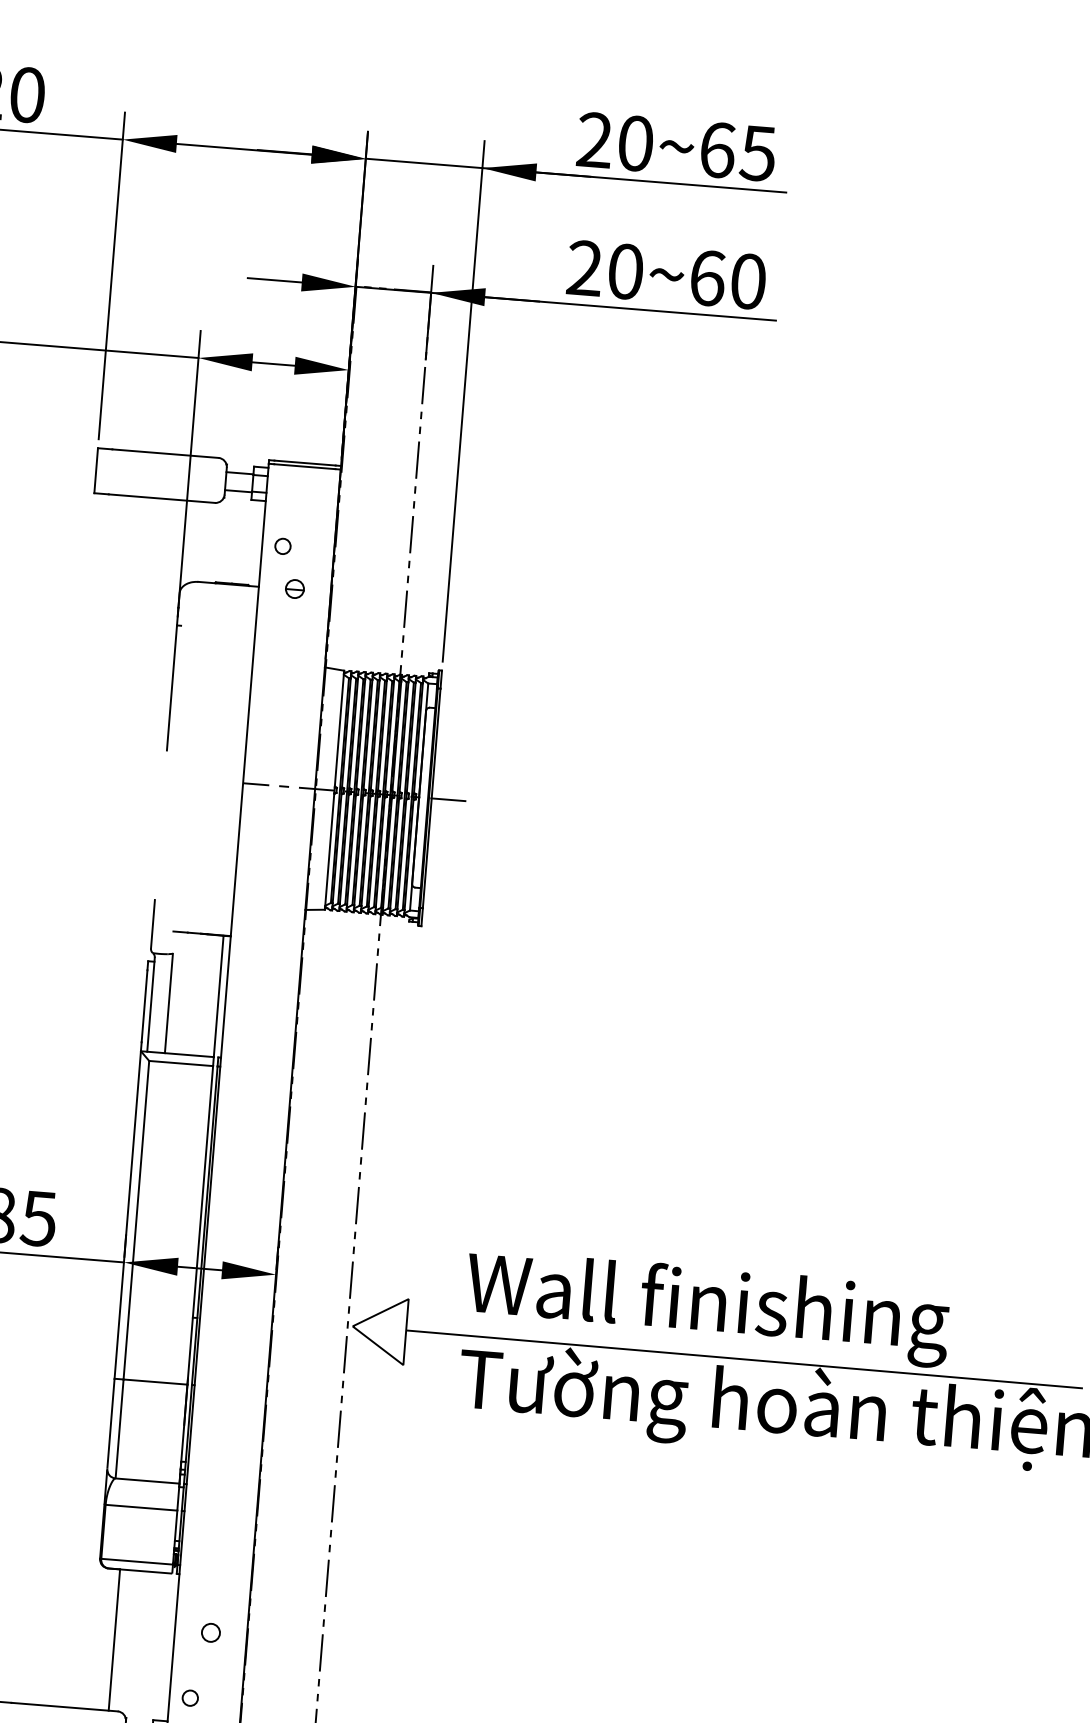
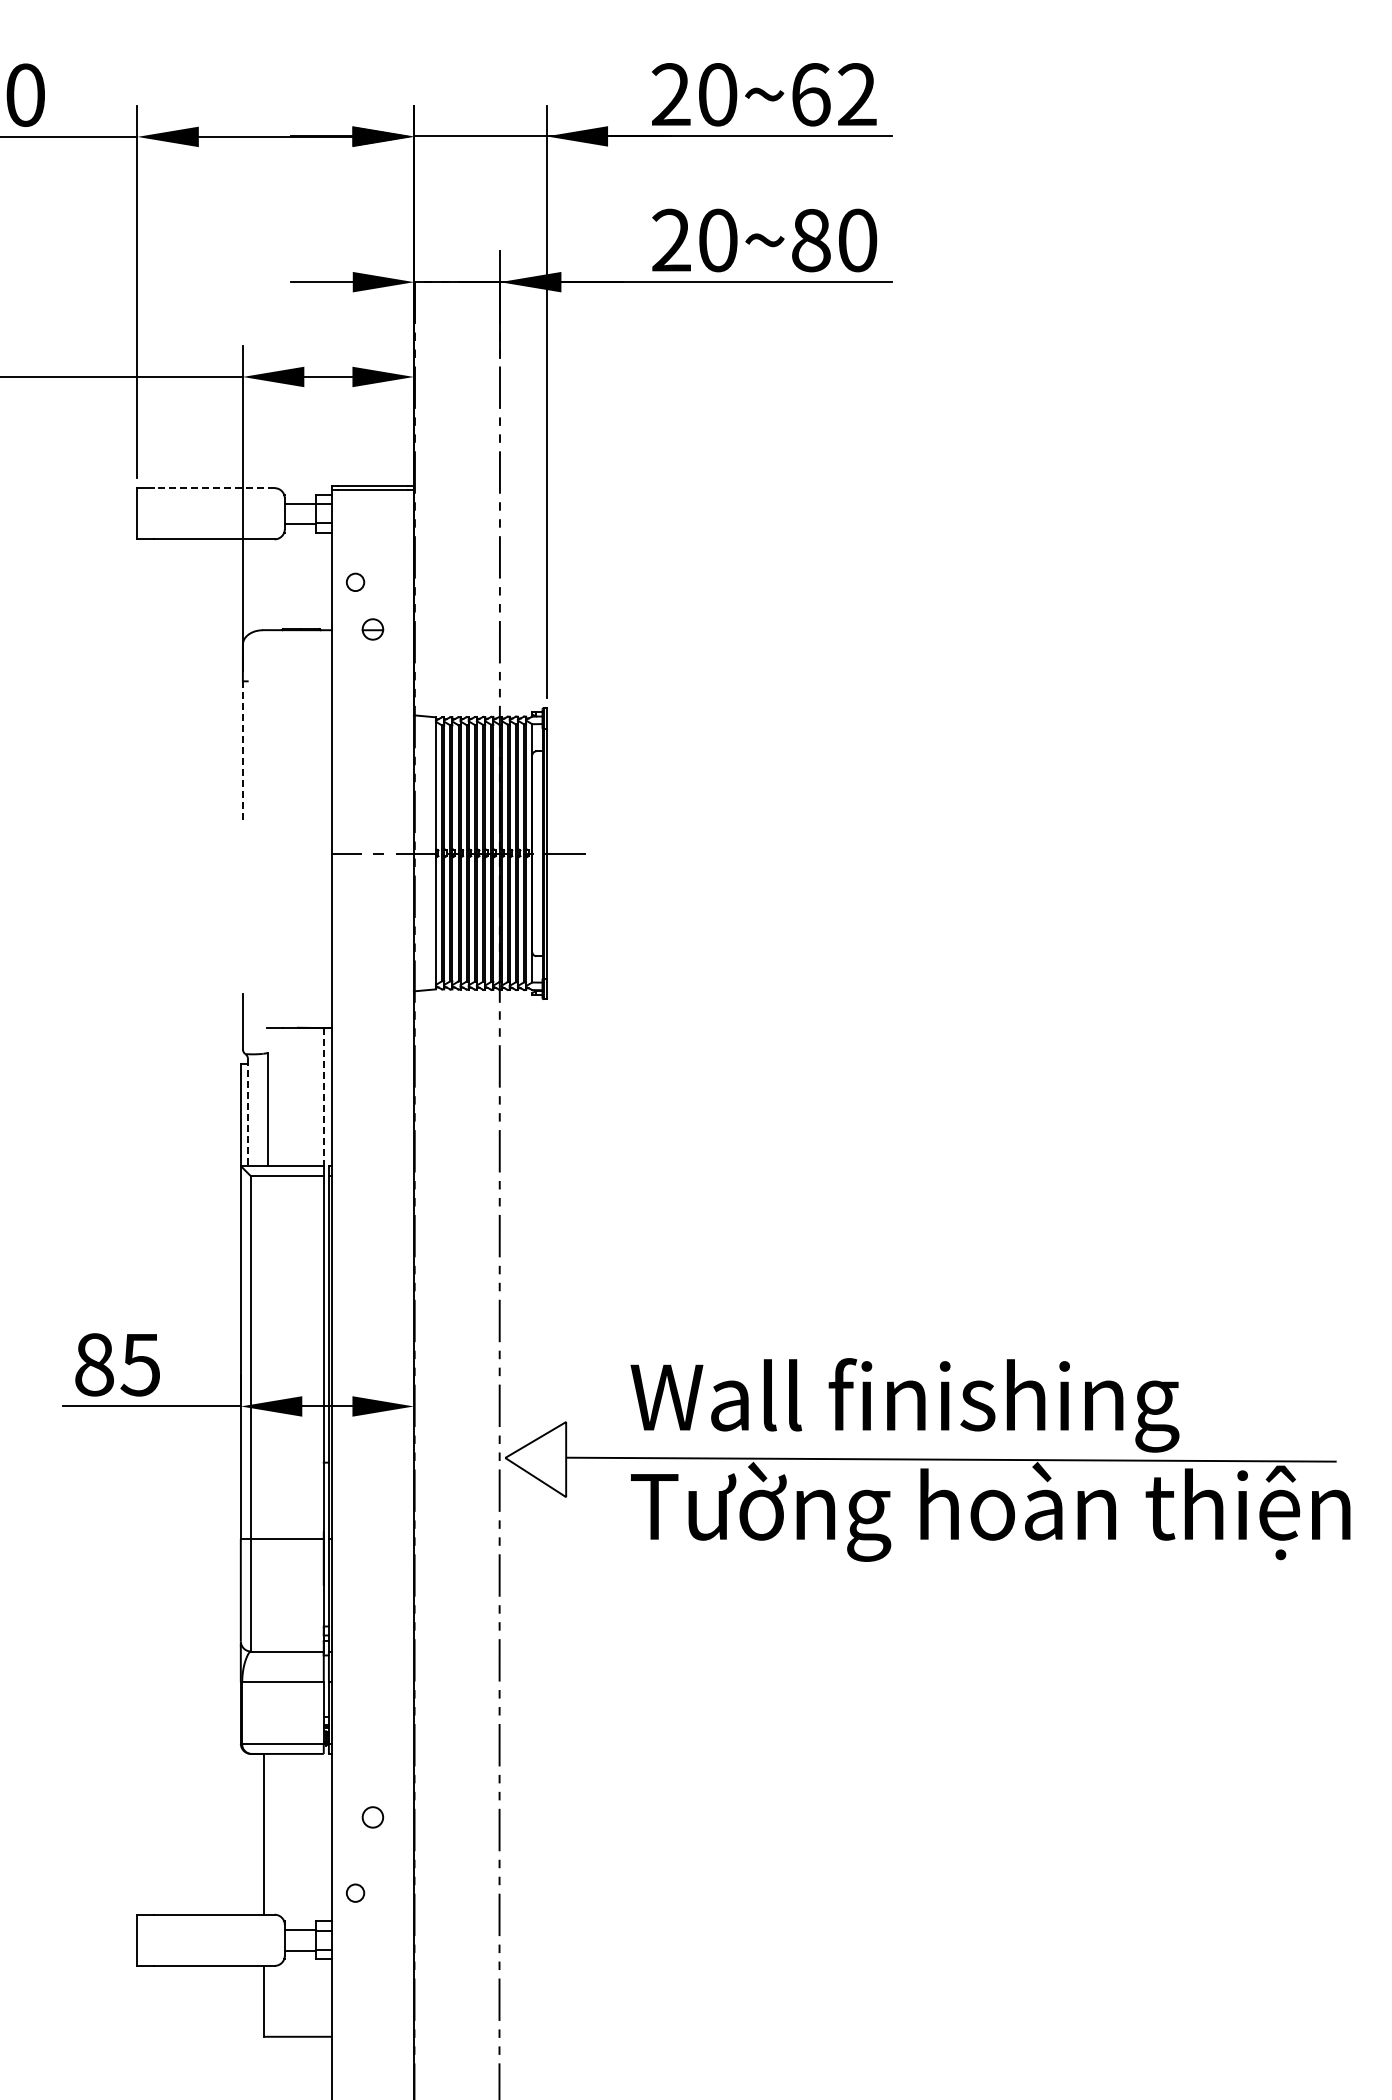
text: (757, 153) -> (856, 94), 20~65 -> 20~62
text: (707, 278) -> (811, 240), 20~60 -> 20~80
line: (164, 453) -> (213, 488), solid -> dashed
line: (171, 688) -> (242, 753), solid -> dashed
line: (218, 996) -> (323, 1097), solid -> dashed
line: (151, 1005) -> (248, 1113), solid -> dashed

